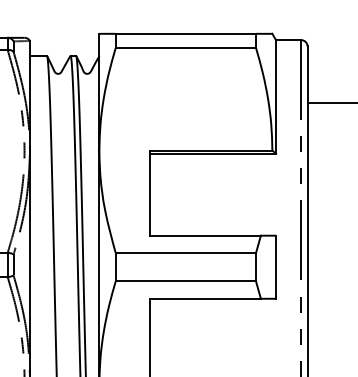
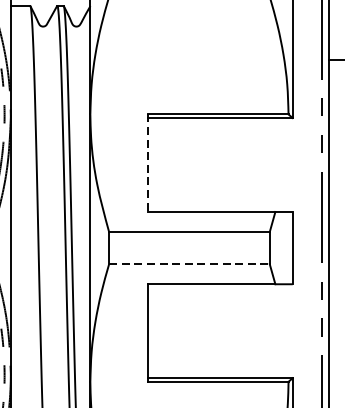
line: (149, 193) -> (147, 163), solid -> dashed
line: (186, 281) -> (190, 264), solid -> dashed

